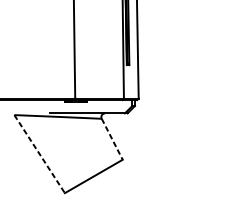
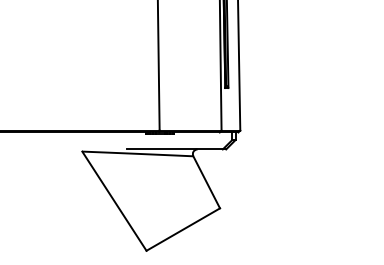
line: (112, 139) -> (206, 182), dashed -> solid
line: (39, 154) -> (114, 201), dashed -> solid

